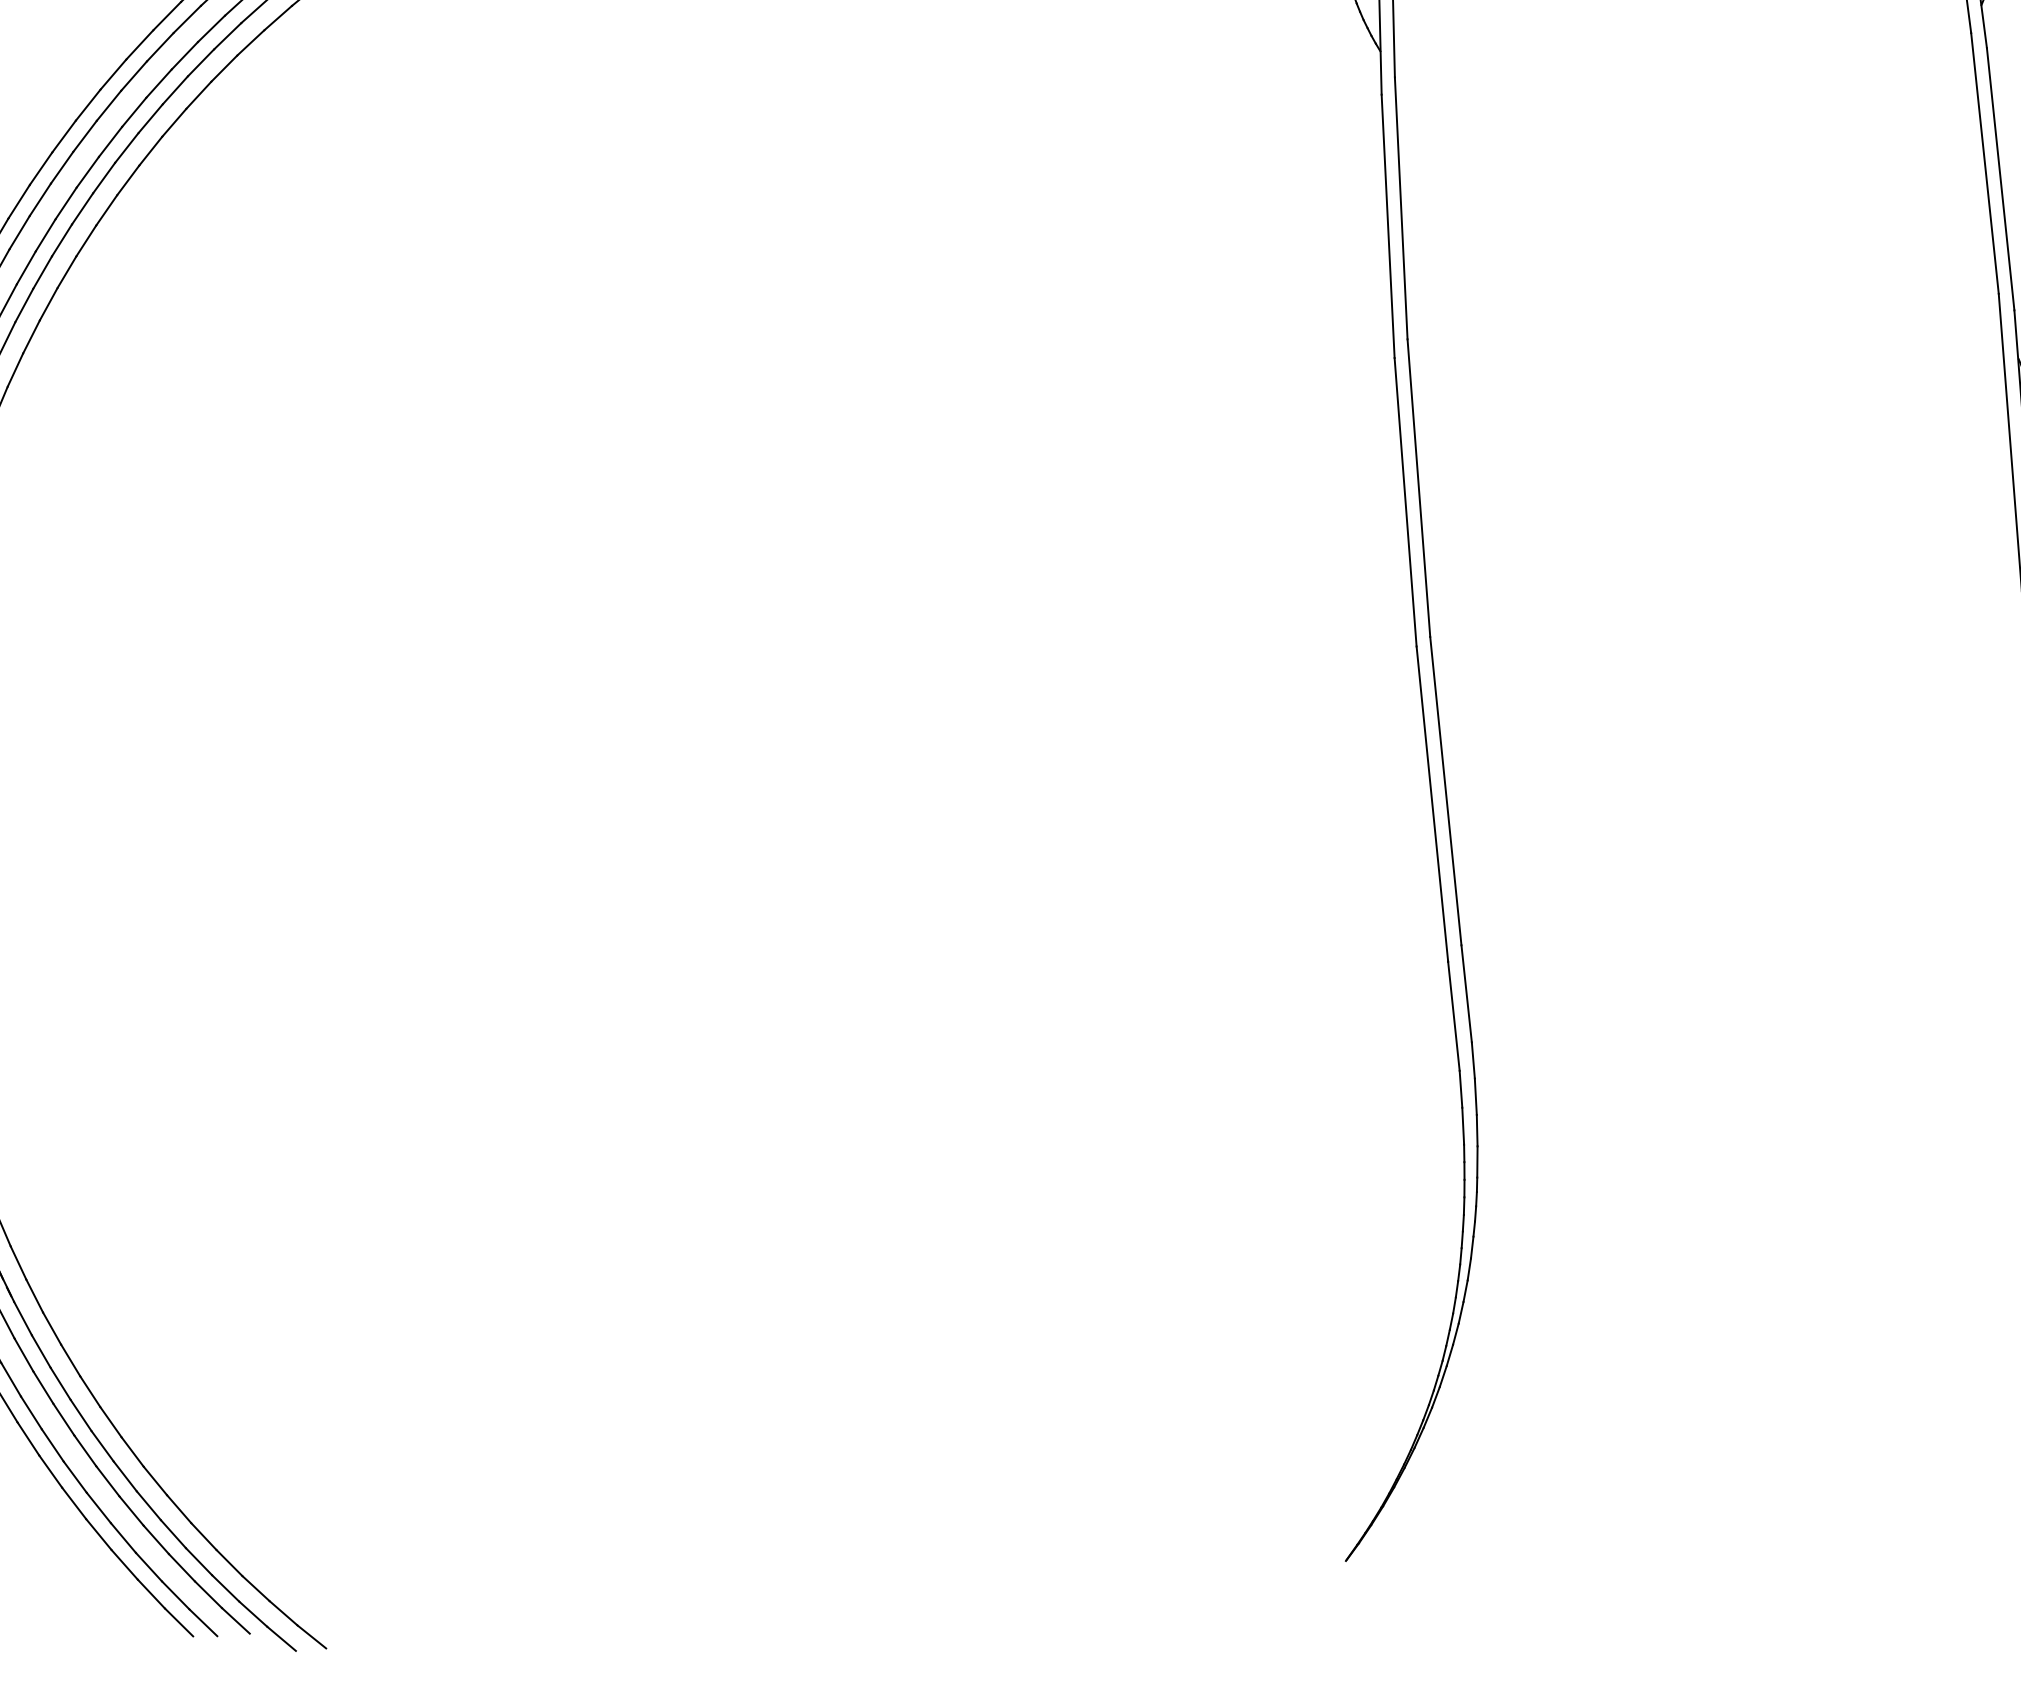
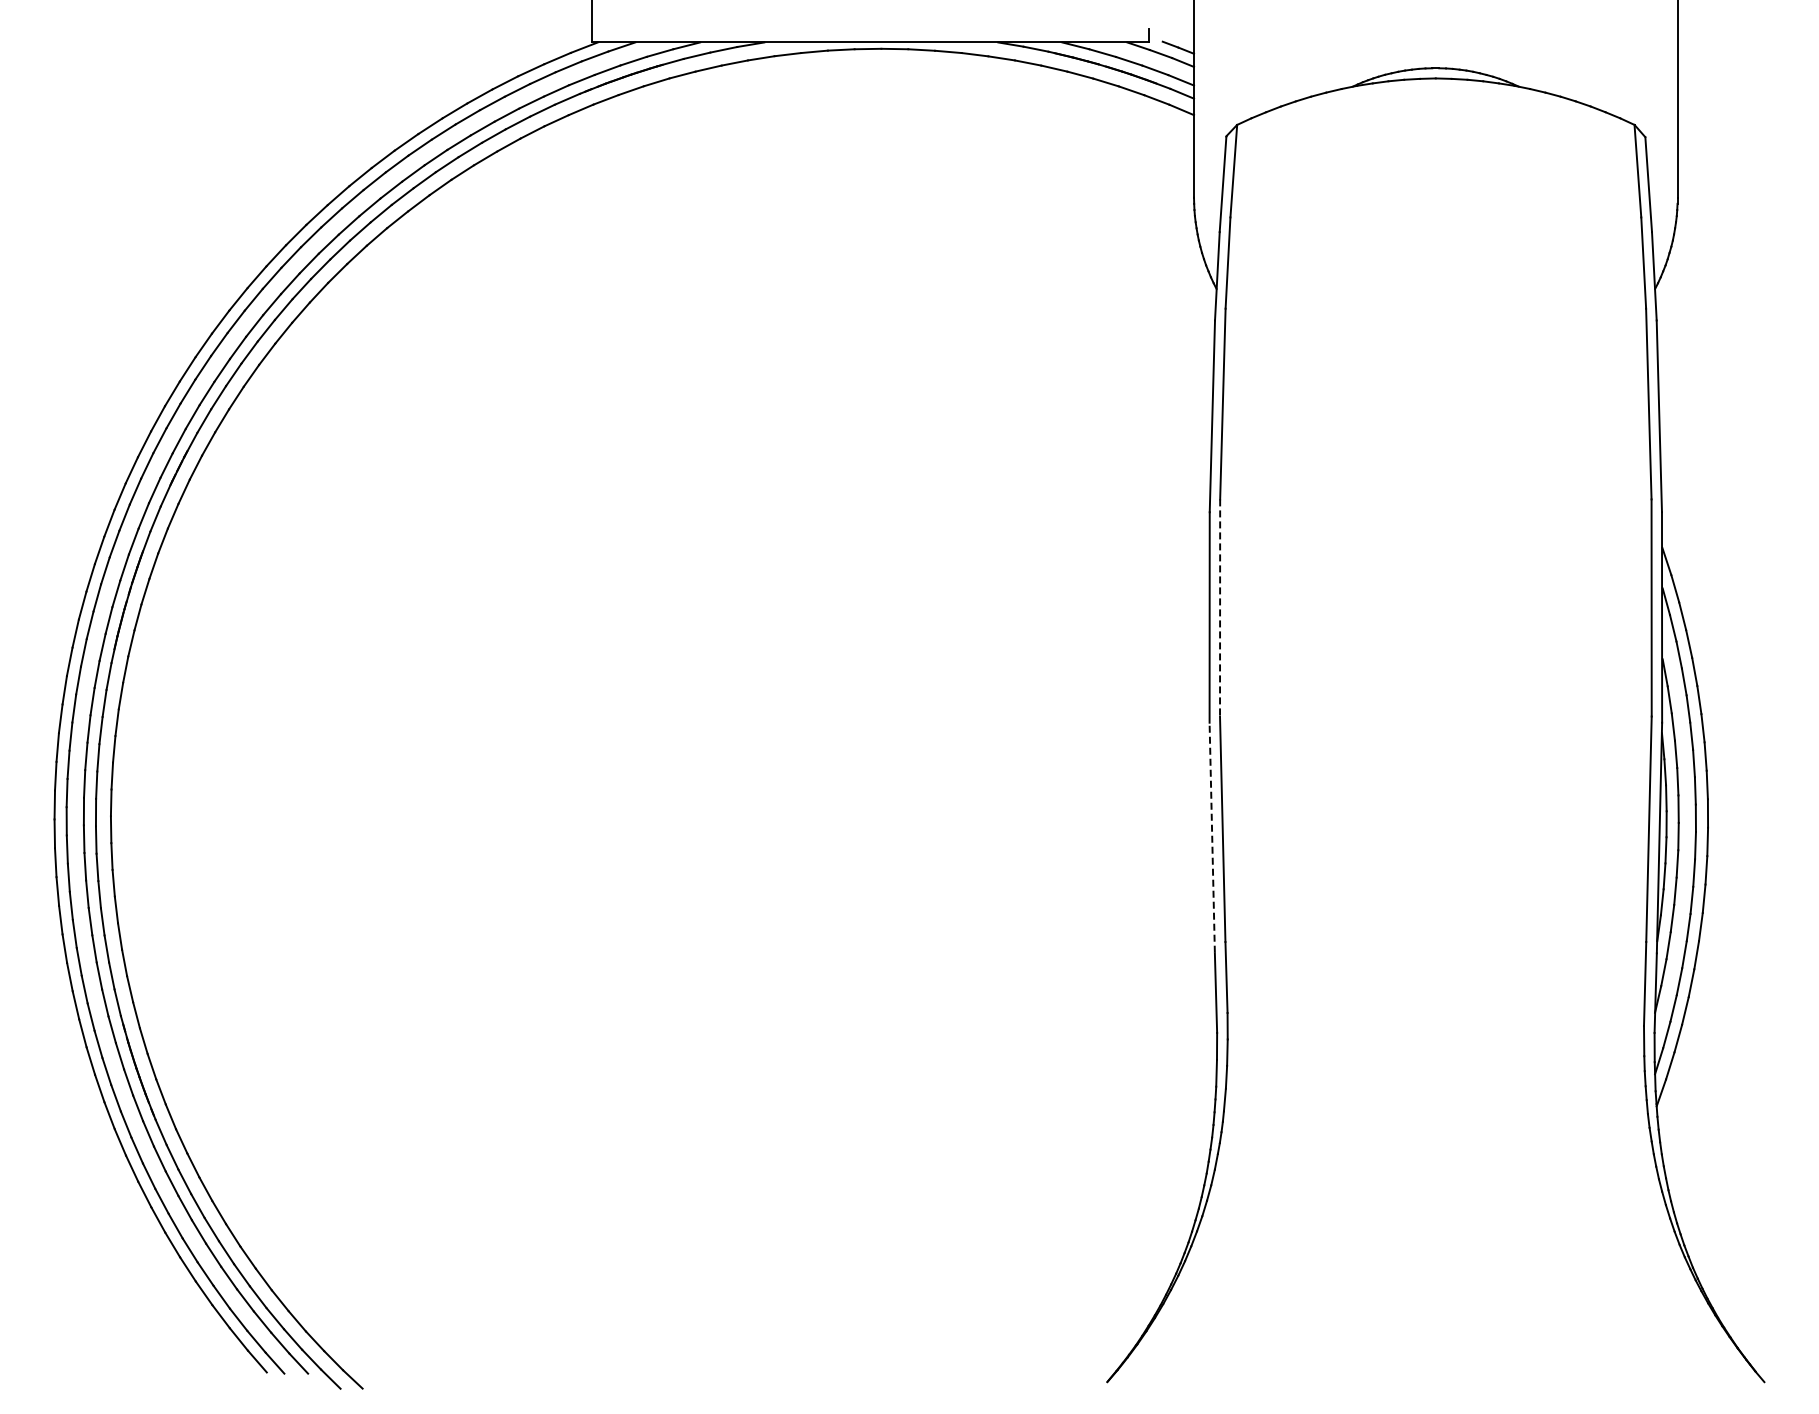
line: (1419, 487) -> (1220, 607), solid -> dashed
line: (1432, 803) -> (1212, 837), solid -> dashed

